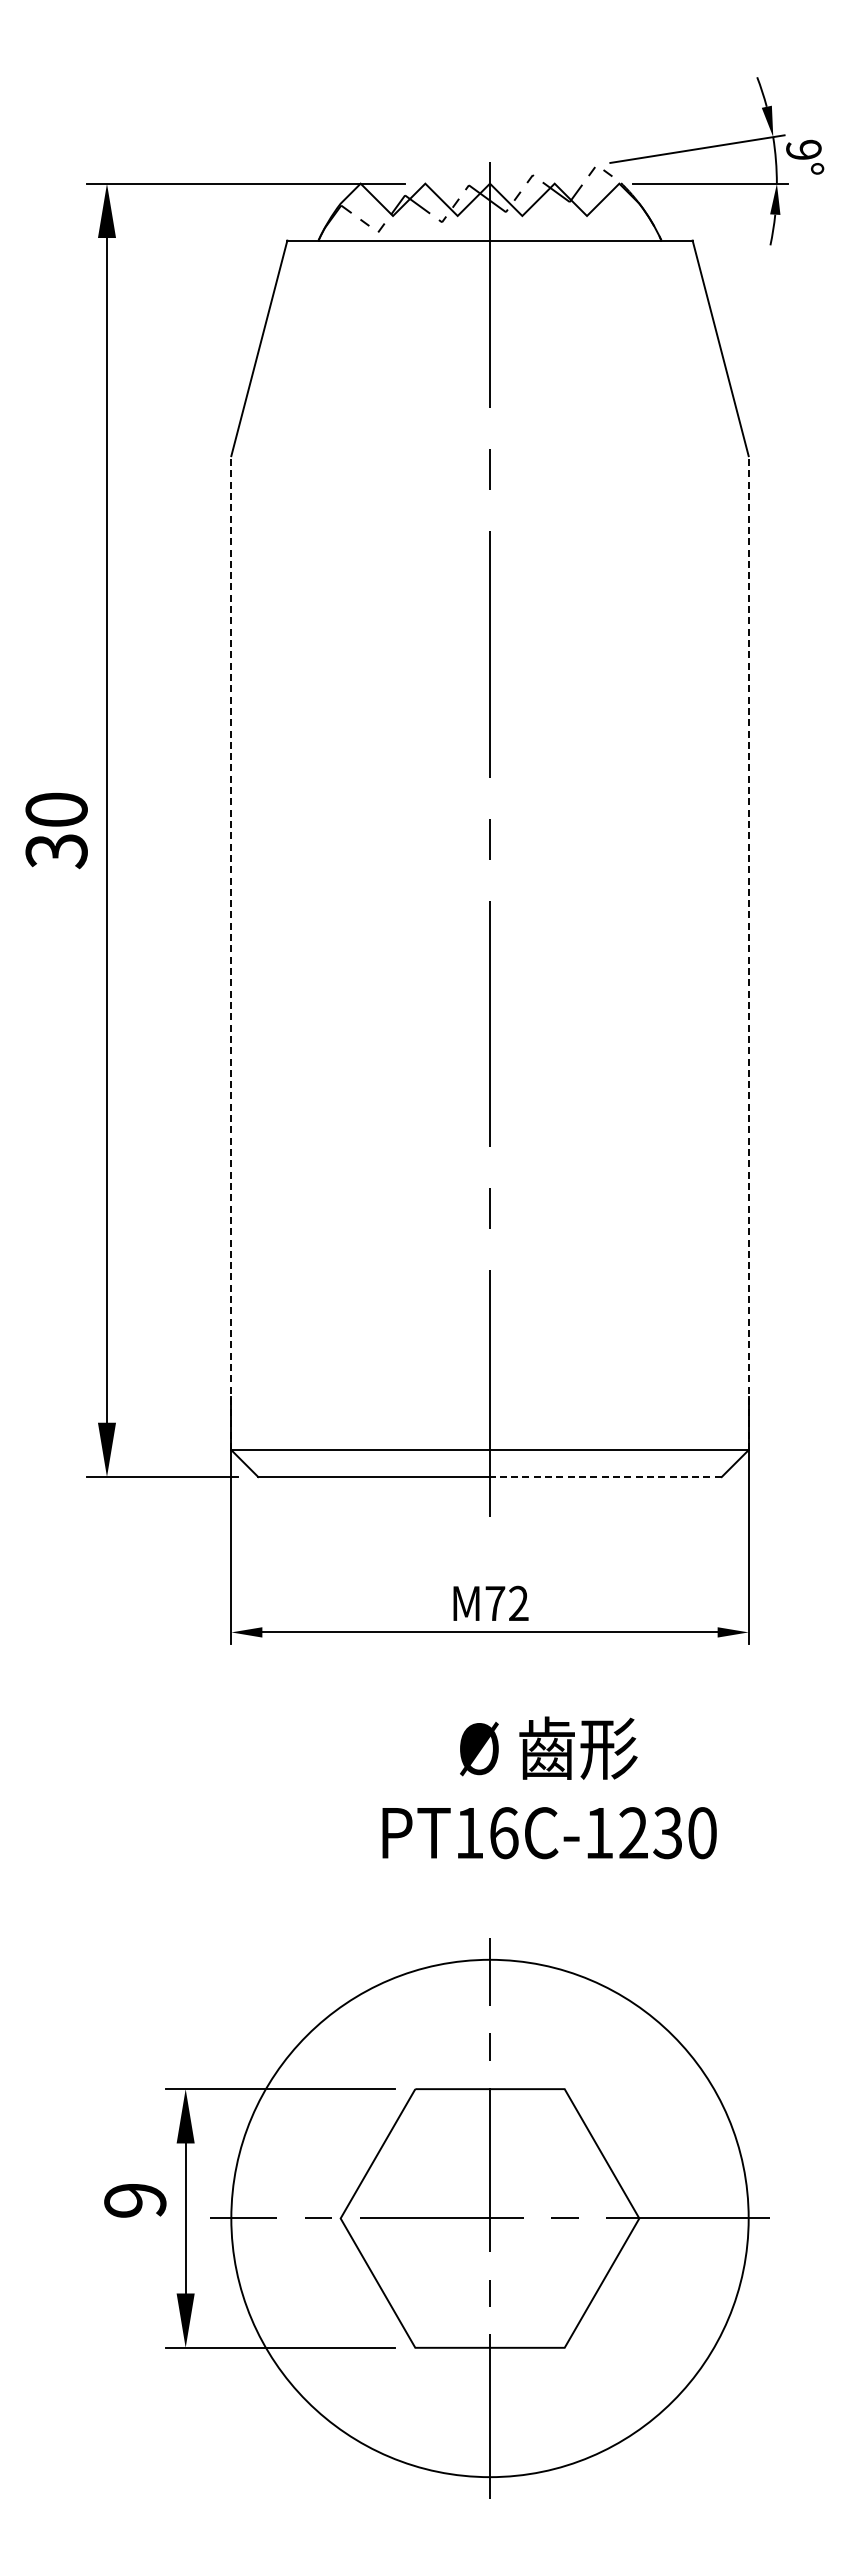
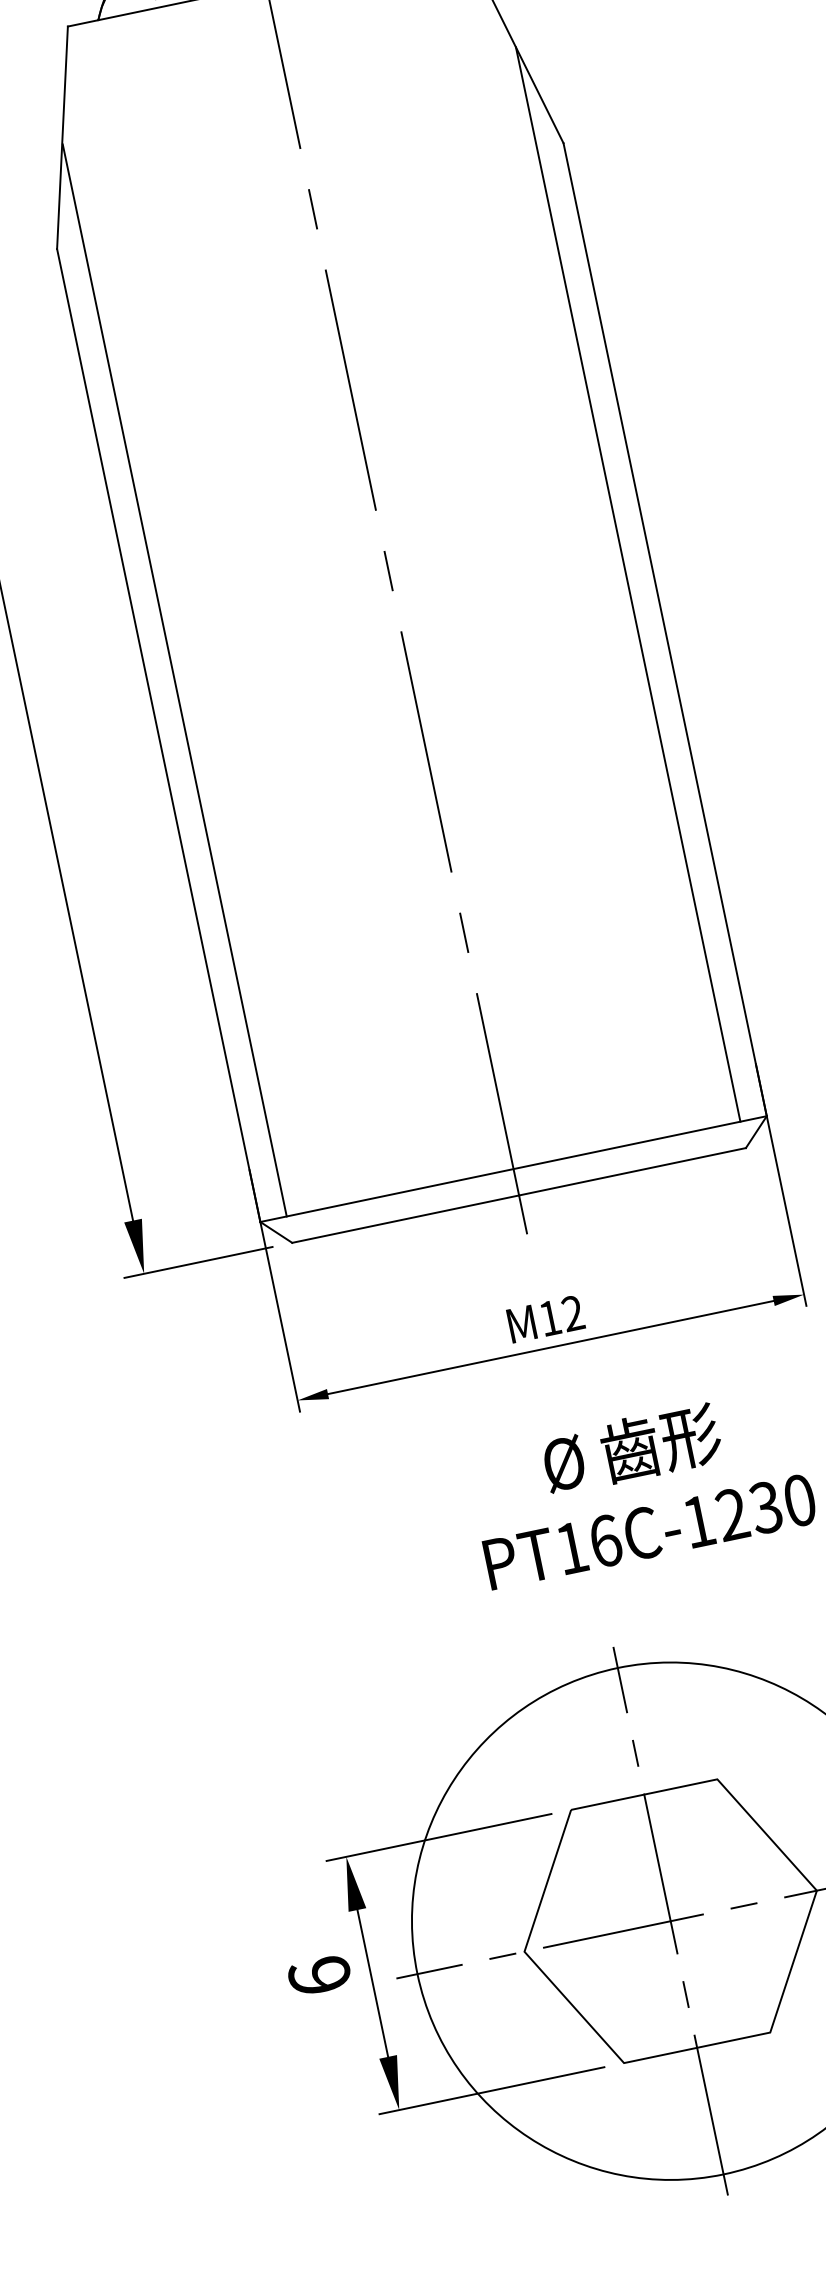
line: (721, 901) -> (627, 584), added
line: (258, 902) -> (174, 680), added
line: (231, 953) -> (158, 735), dashed -> solid
line: (748, 953) -> (665, 630), dashed -> solid
line: (605, 1477) -> (632, 1172), dashed -> solid
text: (495, 1603) -> (550, 1318), 72 -> 12
text: (135, 2200) -> (320, 1976), 9 -> 6

